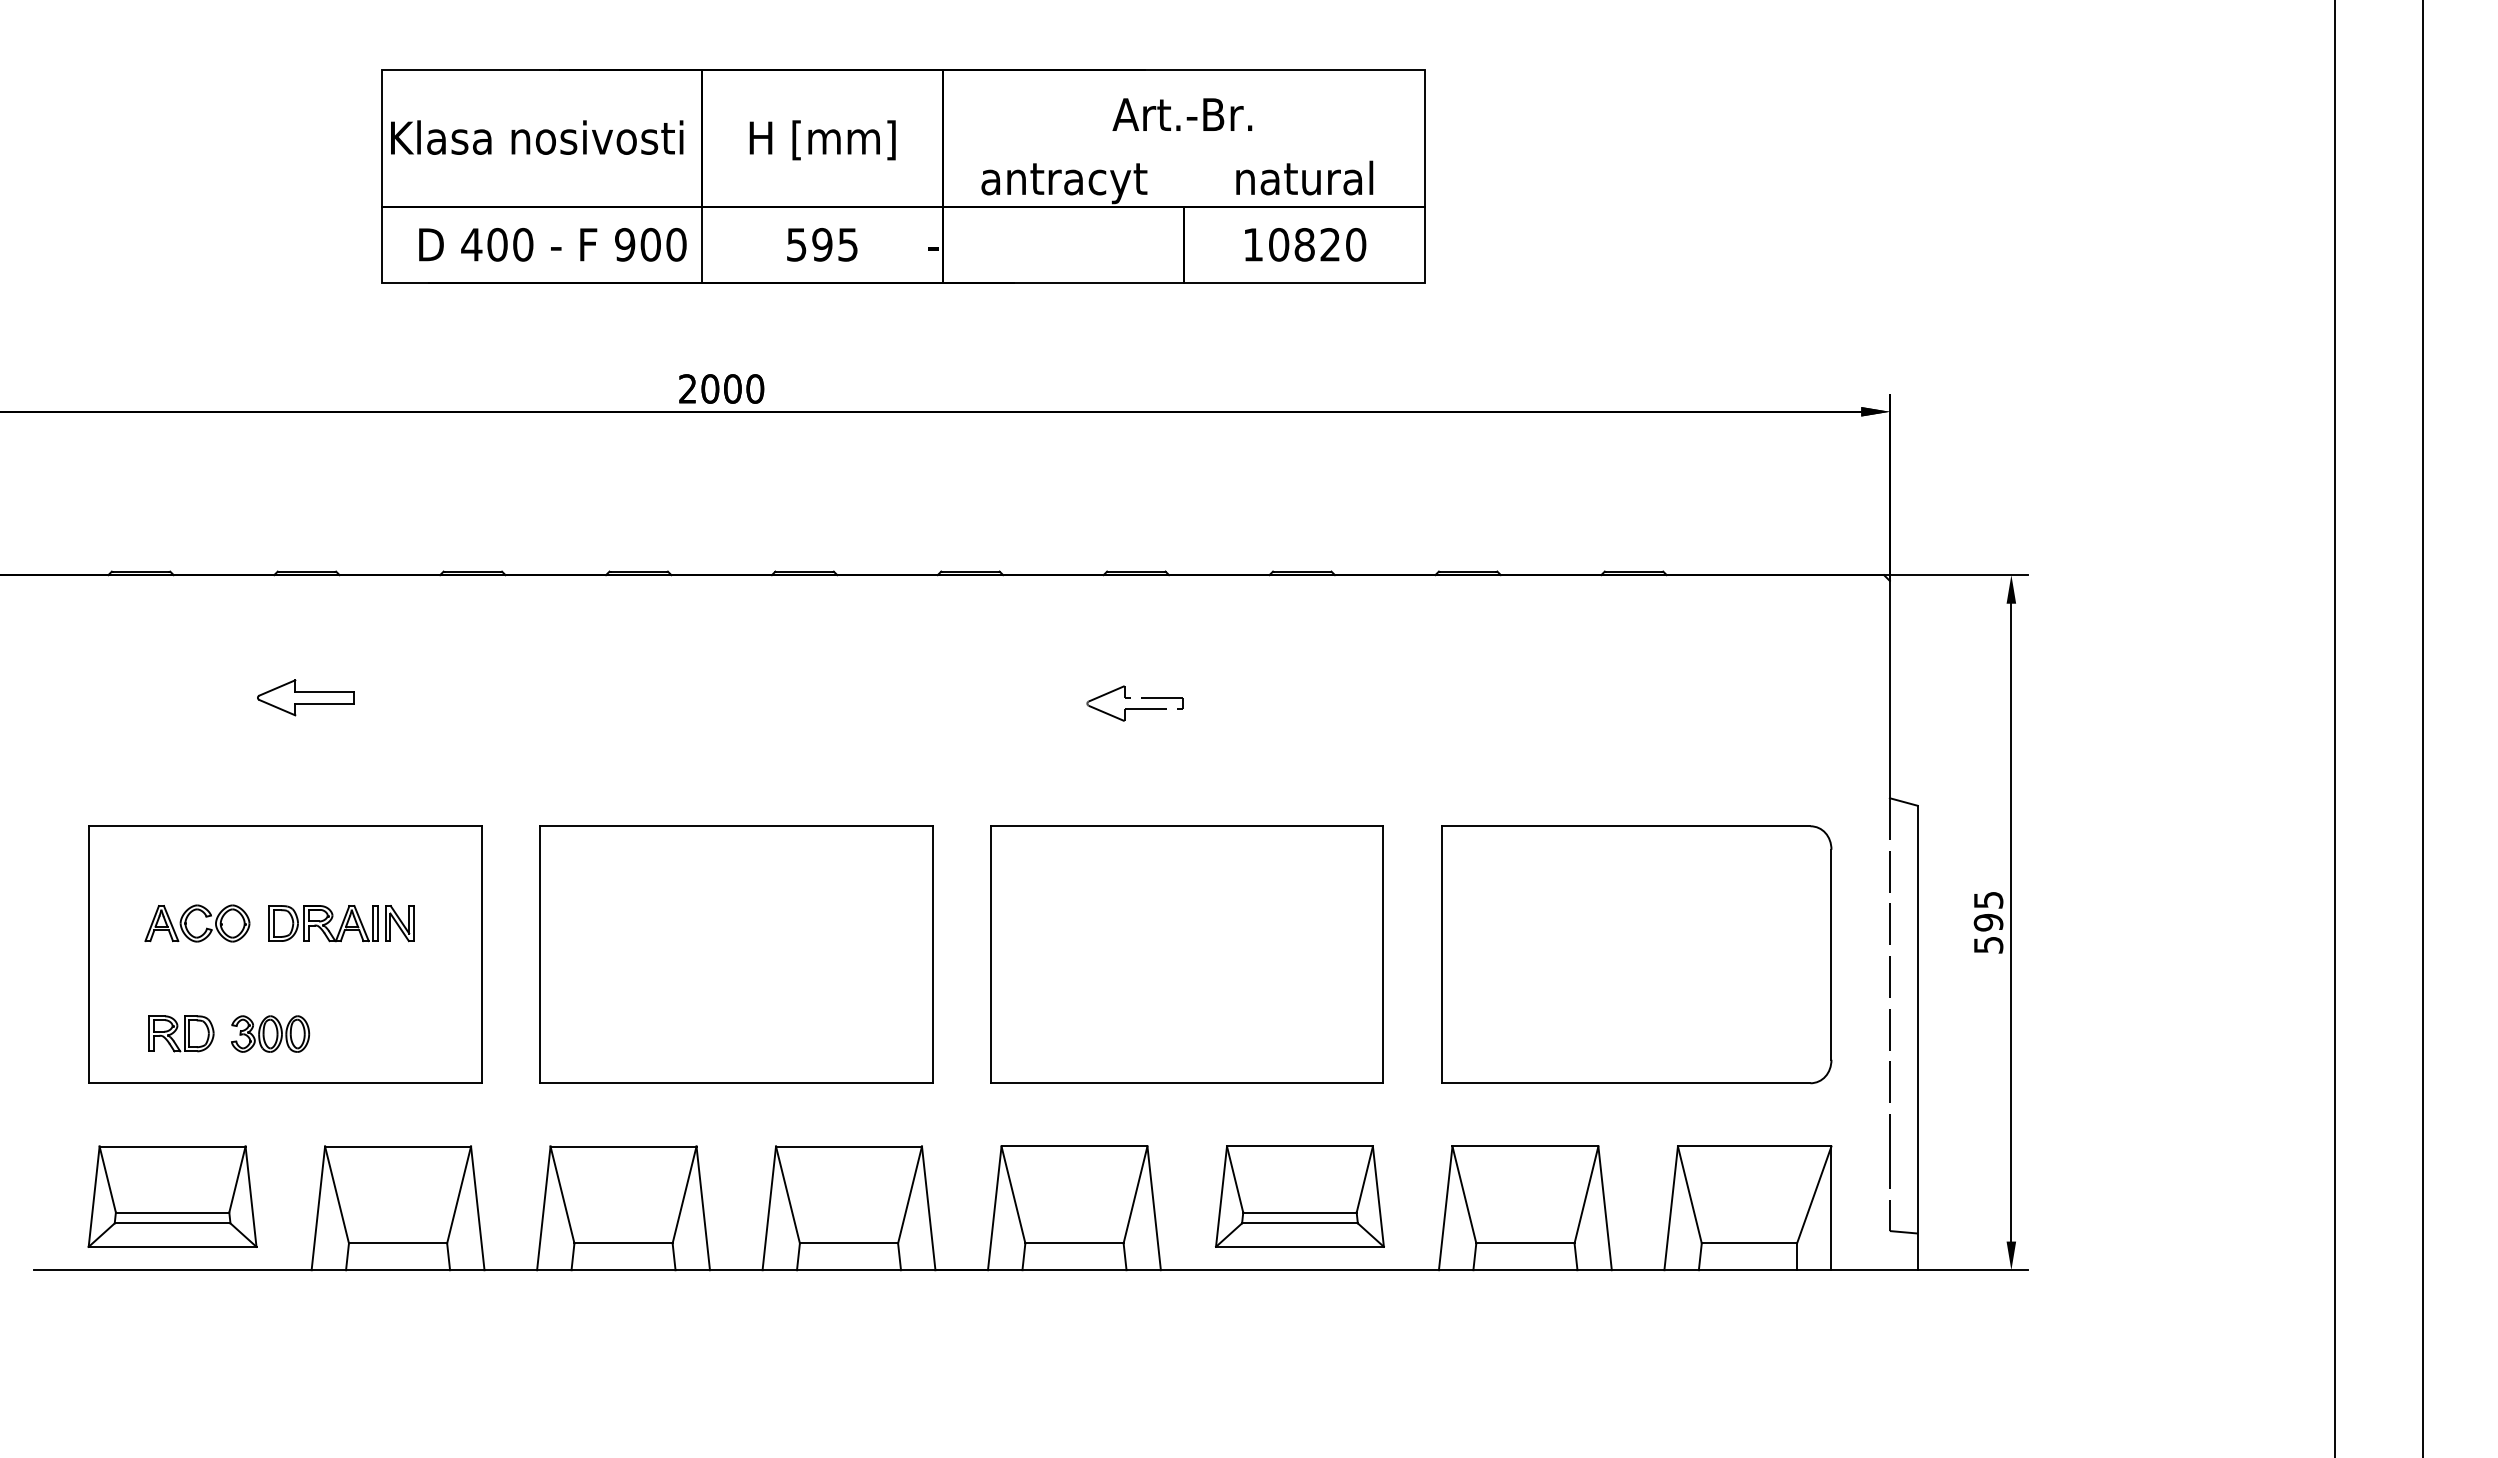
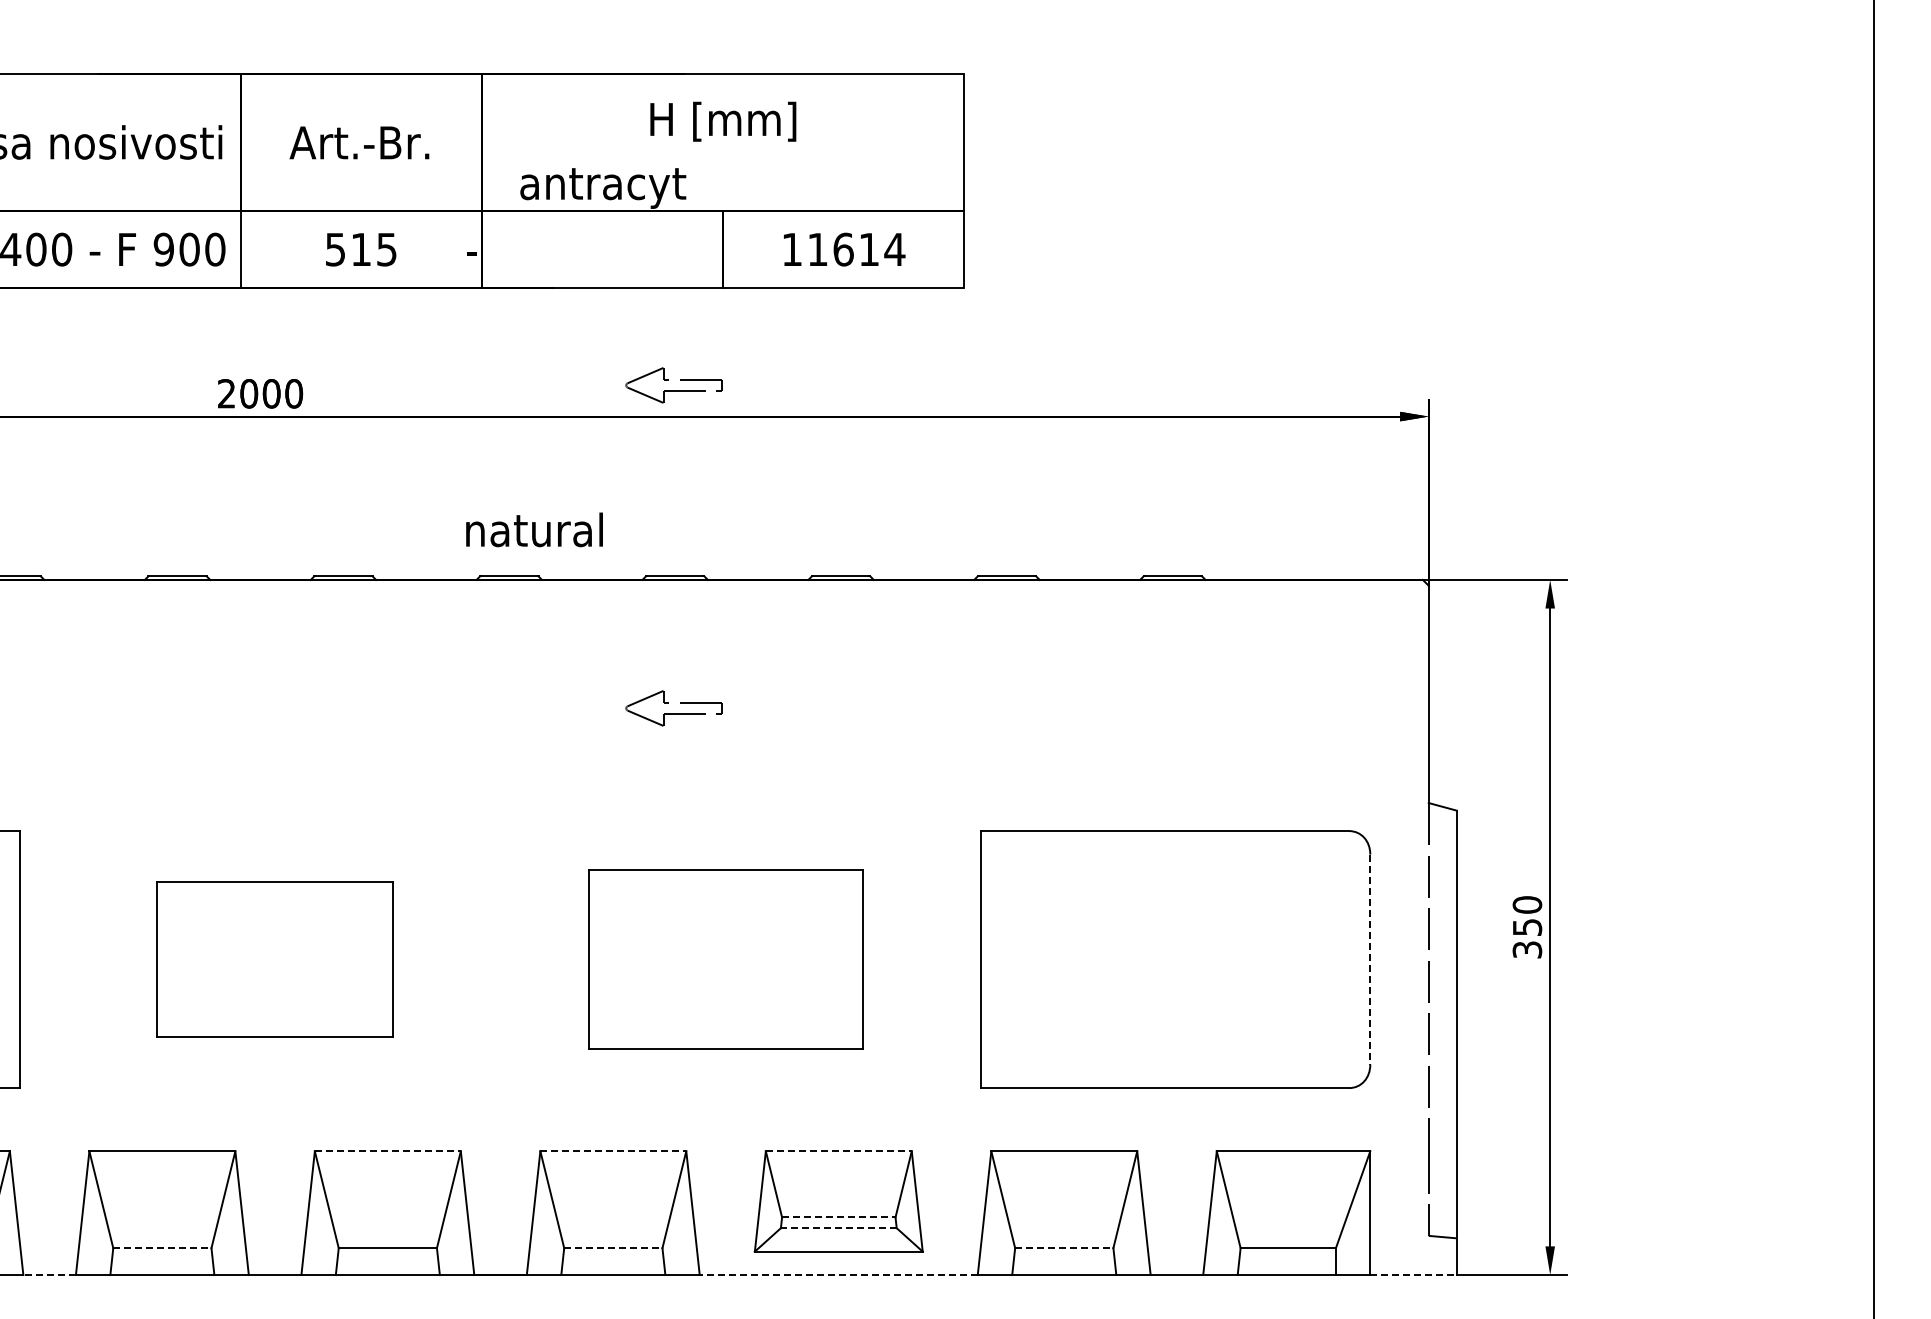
text: (1184, 116) -> (723, 121), Art.-Br. -> H [mm]
text: (822, 140) -> (361, 145), H [mm] -> Art.-Br.
text: (1304, 177) -> (534, 529), moved
text: (822, 244) -> (361, 249), 595 -> 515
text: (1317, 244) -> (856, 249), 10820 -> 11614
part: (1134, 380) -> (673, 385), added
text: (1988, 922) -> (1527, 927), 595 -> 350
part: (736, 954) -> (275, 959), size x0.6
part: (1186, 954) -> (725, 959), size x0.7
line: (1831, 955) -> (1370, 960), solid -> dashed
line: (849, 1146) -> (388, 1151), solid -> dashed
line: (1074, 1146) -> (613, 1151), solid -> dashed
line: (1299, 1146) -> (838, 1151), solid -> dashed
line: (1299, 1212) -> (838, 1217), solid -> dashed
line: (1299, 1223) -> (838, 1228), solid -> dashed
line: (624, 1243) -> (163, 1248), solid -> dashed
line: (1075, 1243) -> (614, 1248), solid -> dashed
line: (1525, 1243) -> (1064, 1248), solid -> dashed
line: (510, 1270) -> (49, 1275), solid -> dashed
line: (1299, 1270) -> (838, 1275), solid -> dashed
line: (1875, 1270) -> (1414, 1275), solid -> dashed

